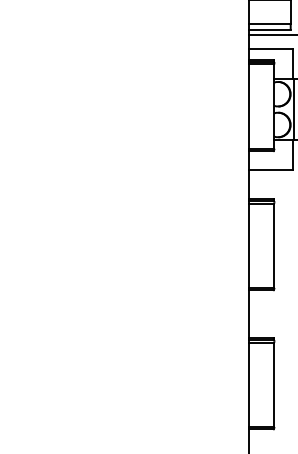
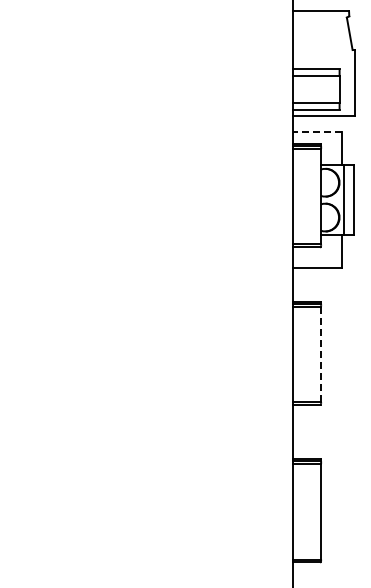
line: (271, 48) -> (317, 131), solid -> dashed
line: (274, 245) -> (321, 354), solid -> dashed

